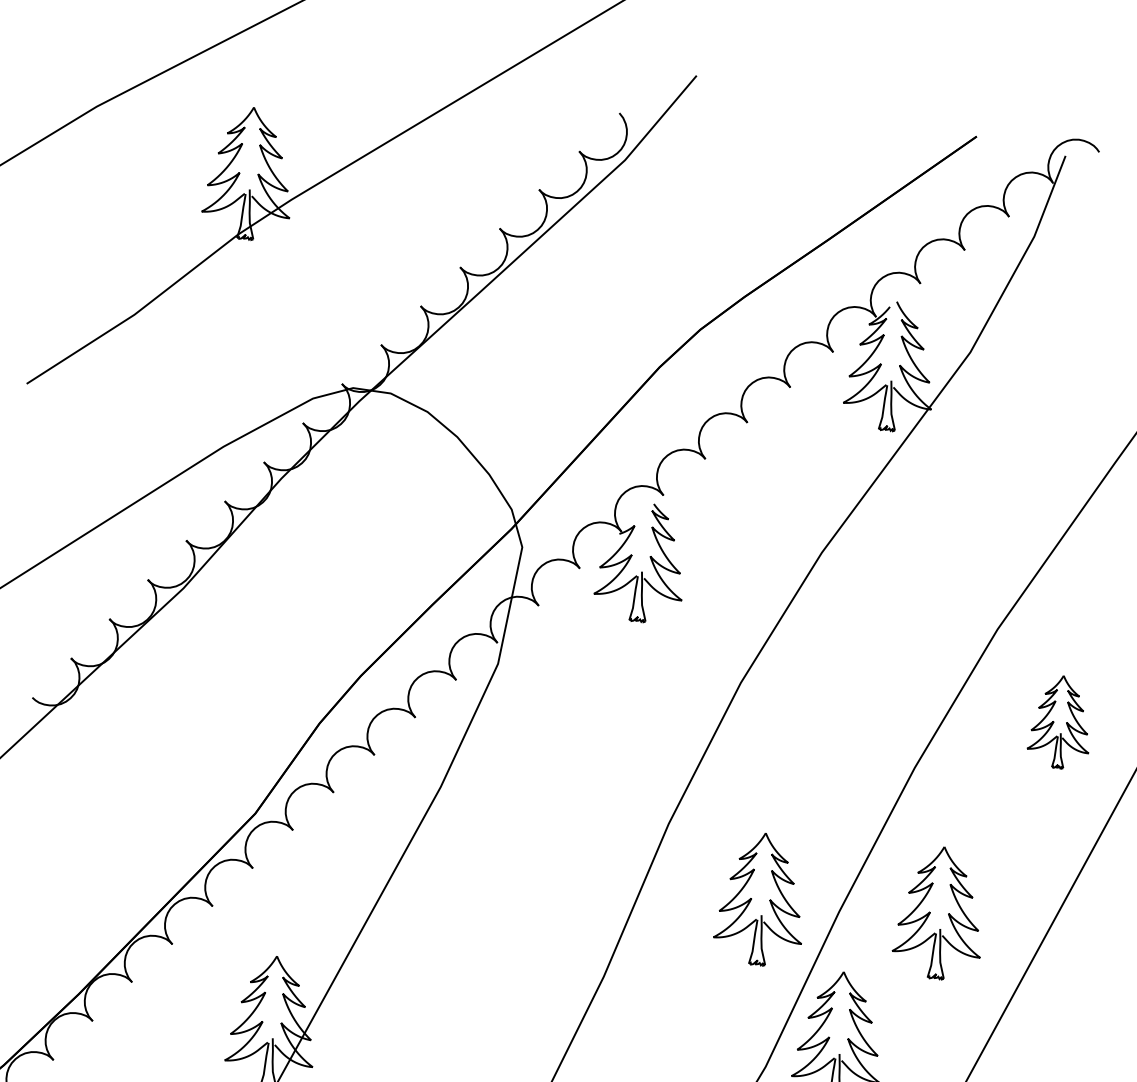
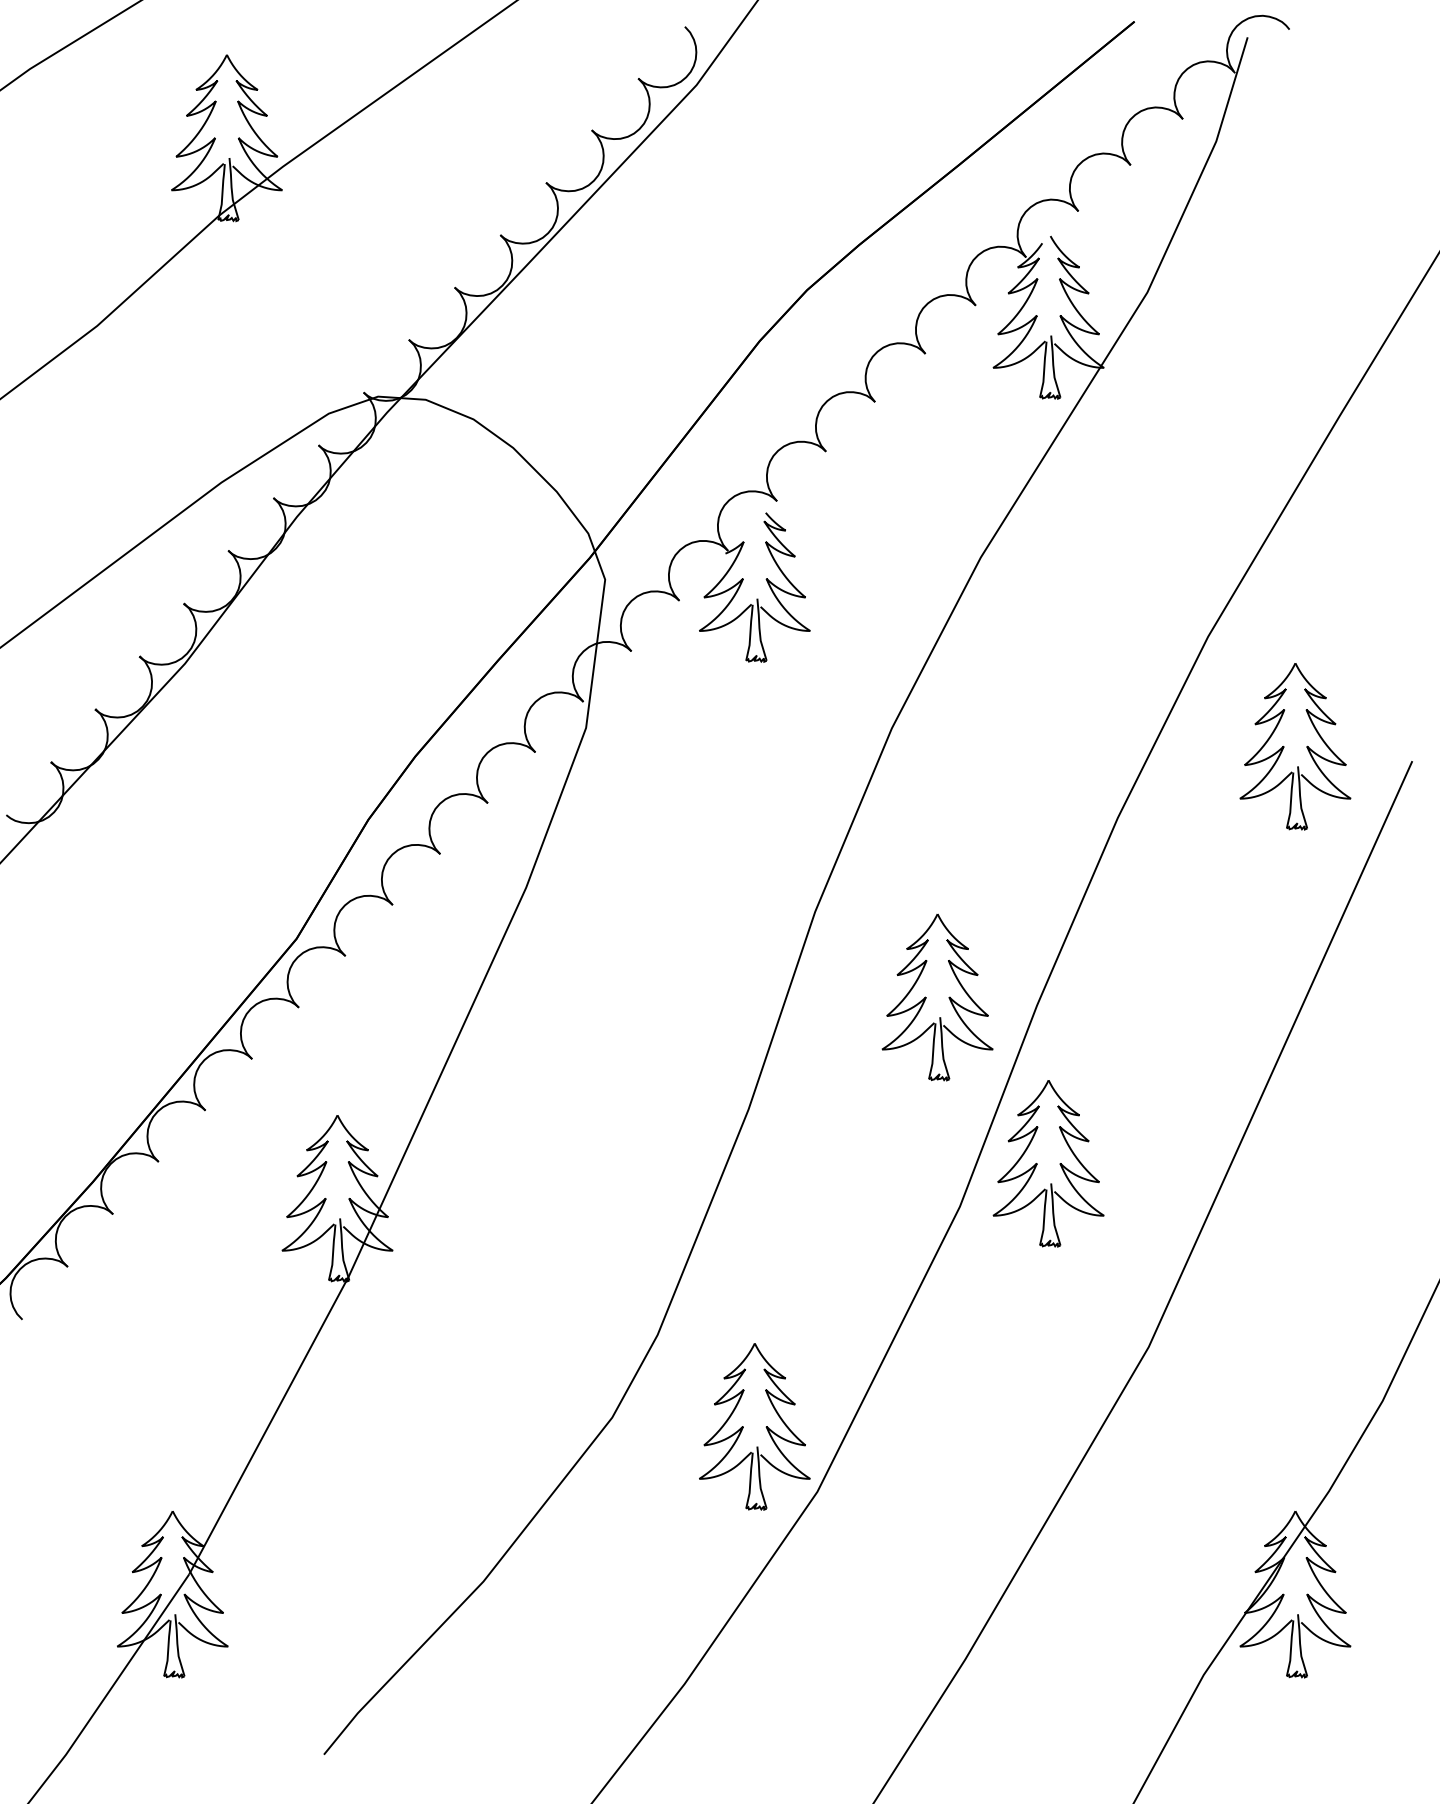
part: (1060, 721) -> (1295, 746), size x1.43
part: (930, 912) -> (1151, 997), removed

